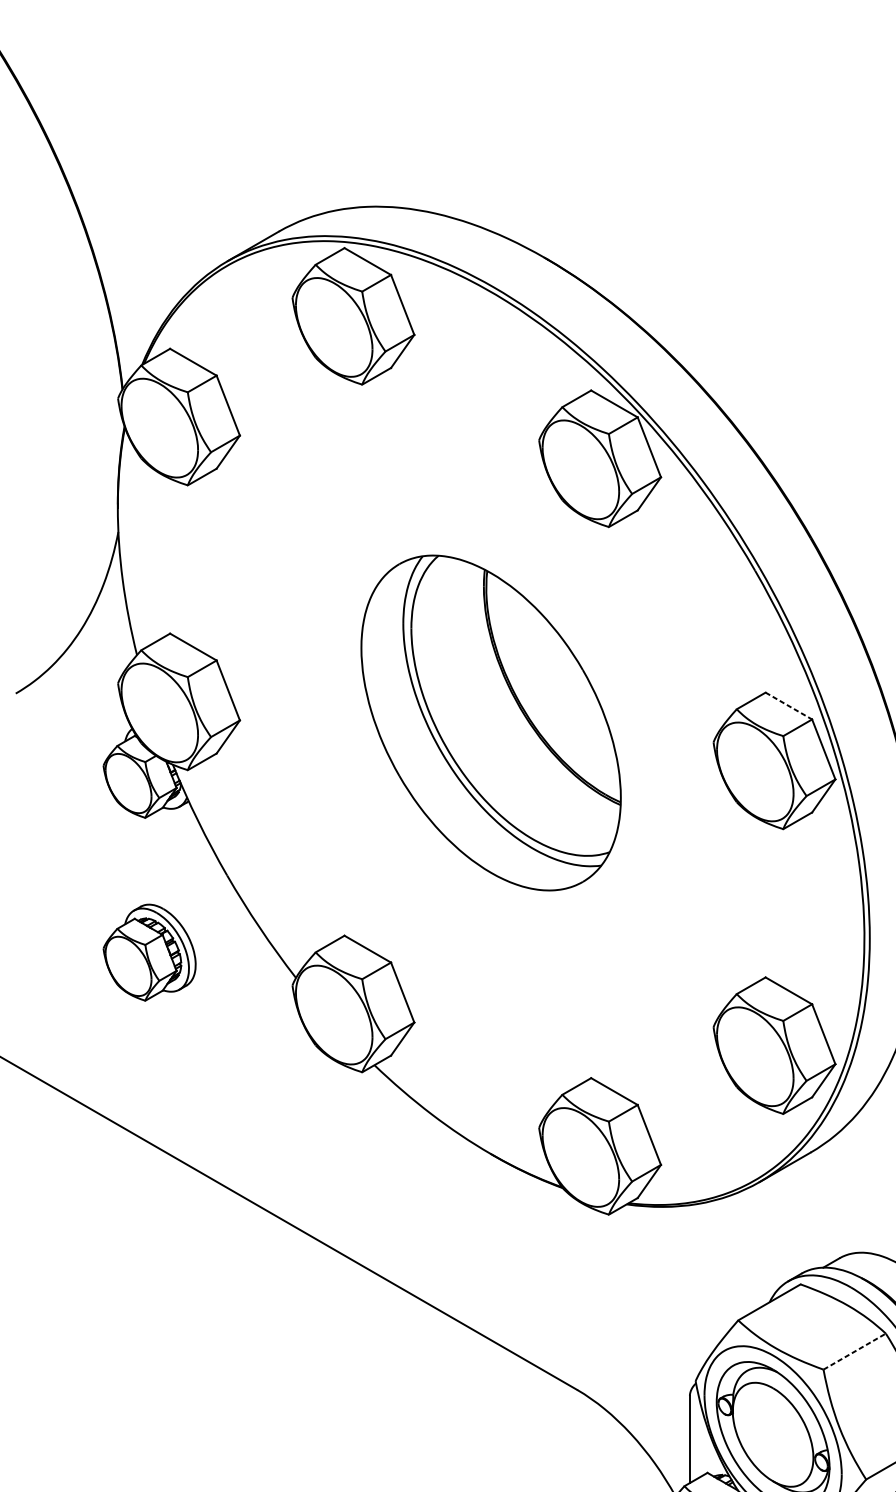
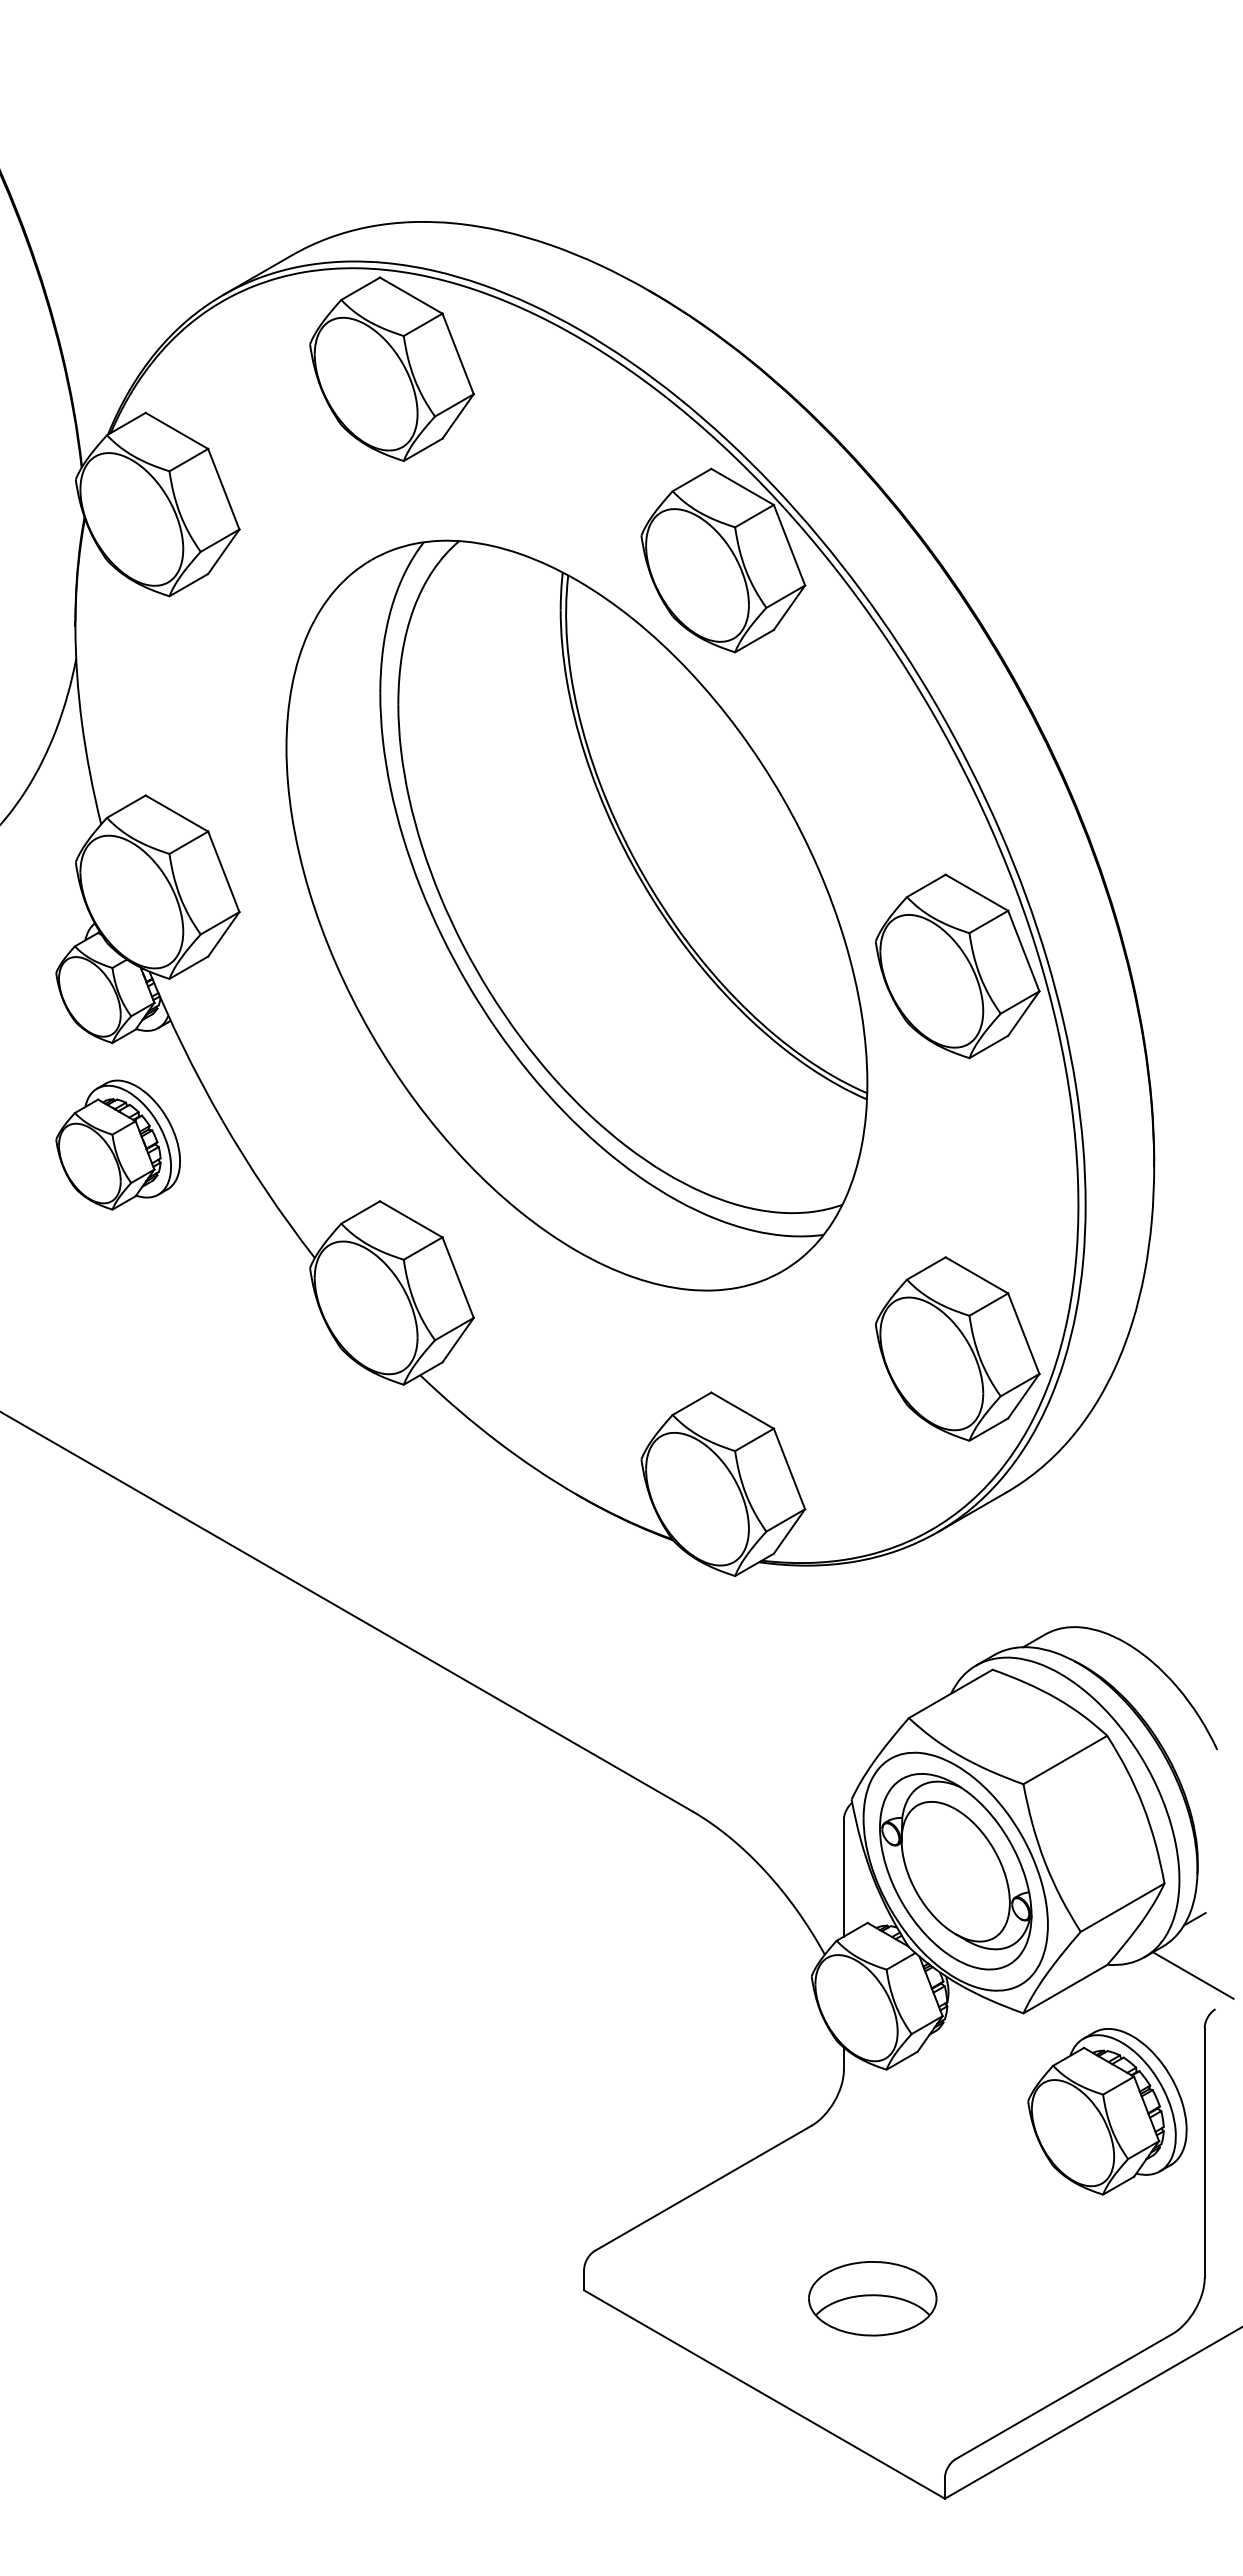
line: (789, 706) -> (977, 893), dashed -> solid
part: (490, 722) -> (576, 915), size x1.67
part: (149, 952) -> (117, 1144), moved
line: (854, 1351) -> (1065, 1759), dashed -> solid

